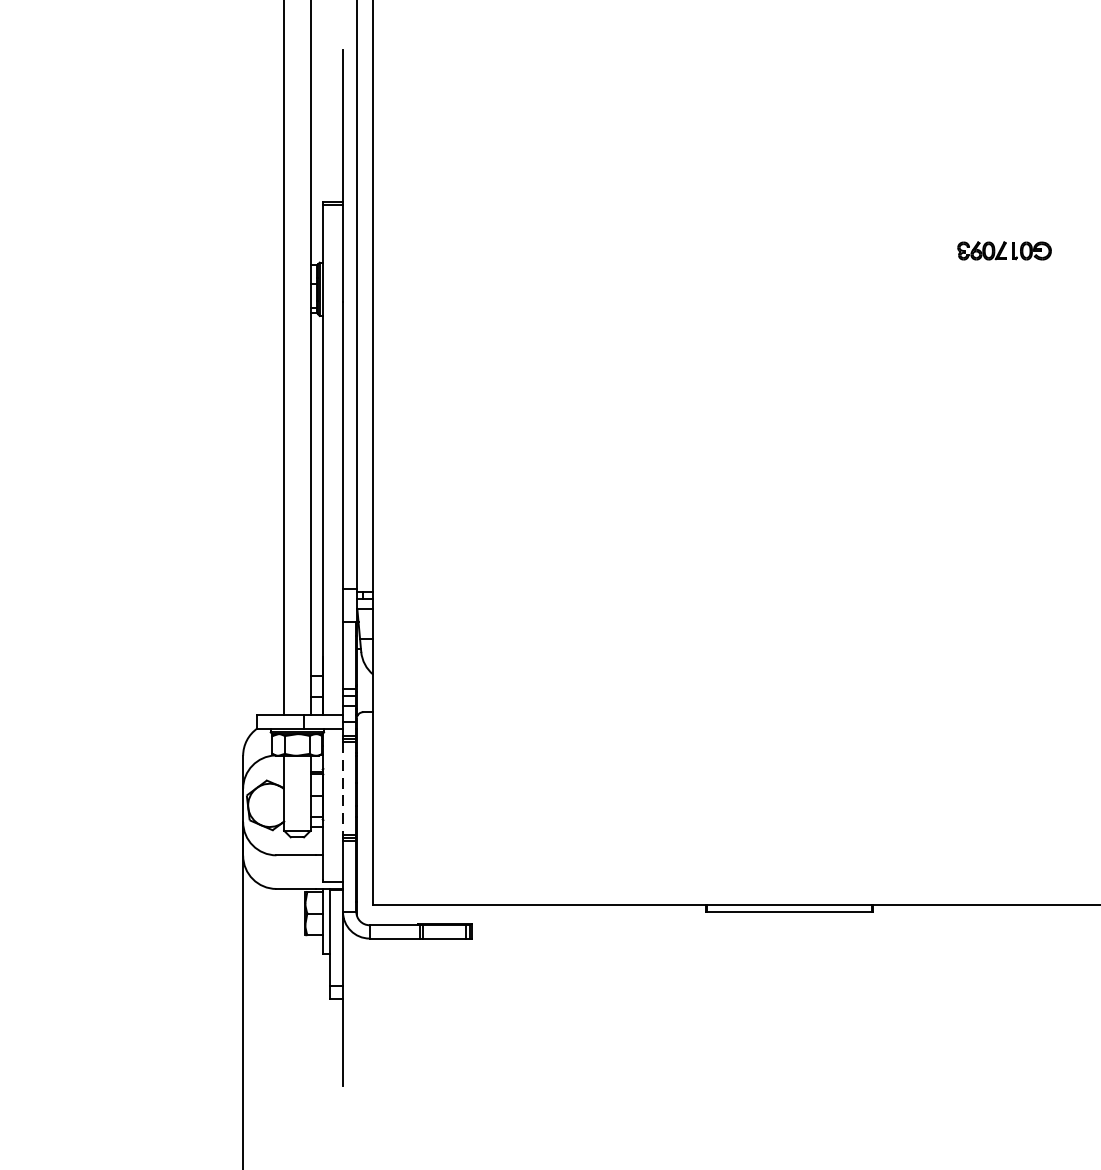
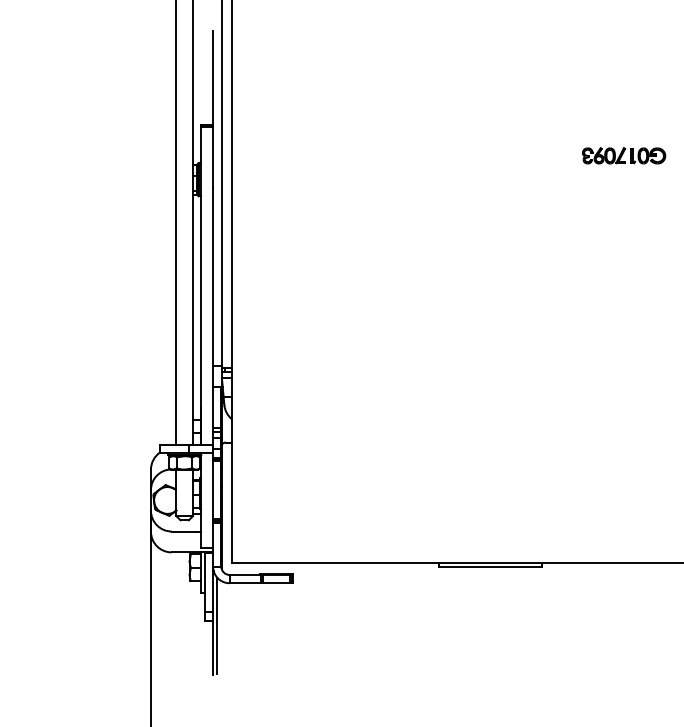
part: (1005, 250) -> (624, 155), size x1.43
line: (343, 789) -> (213, 490), dashed -> solid
line: (350, 1006) -> (217, 625), added

